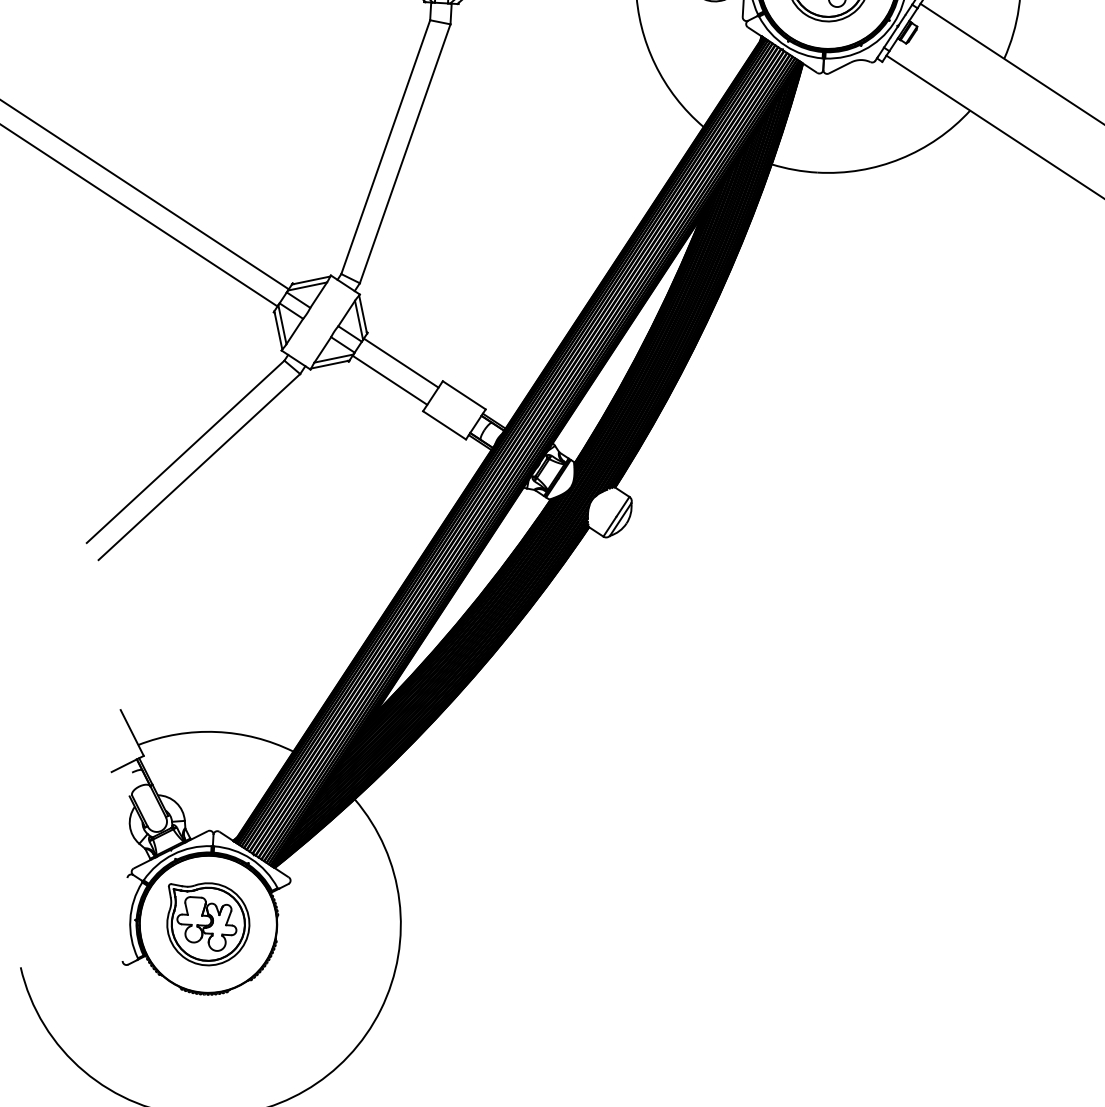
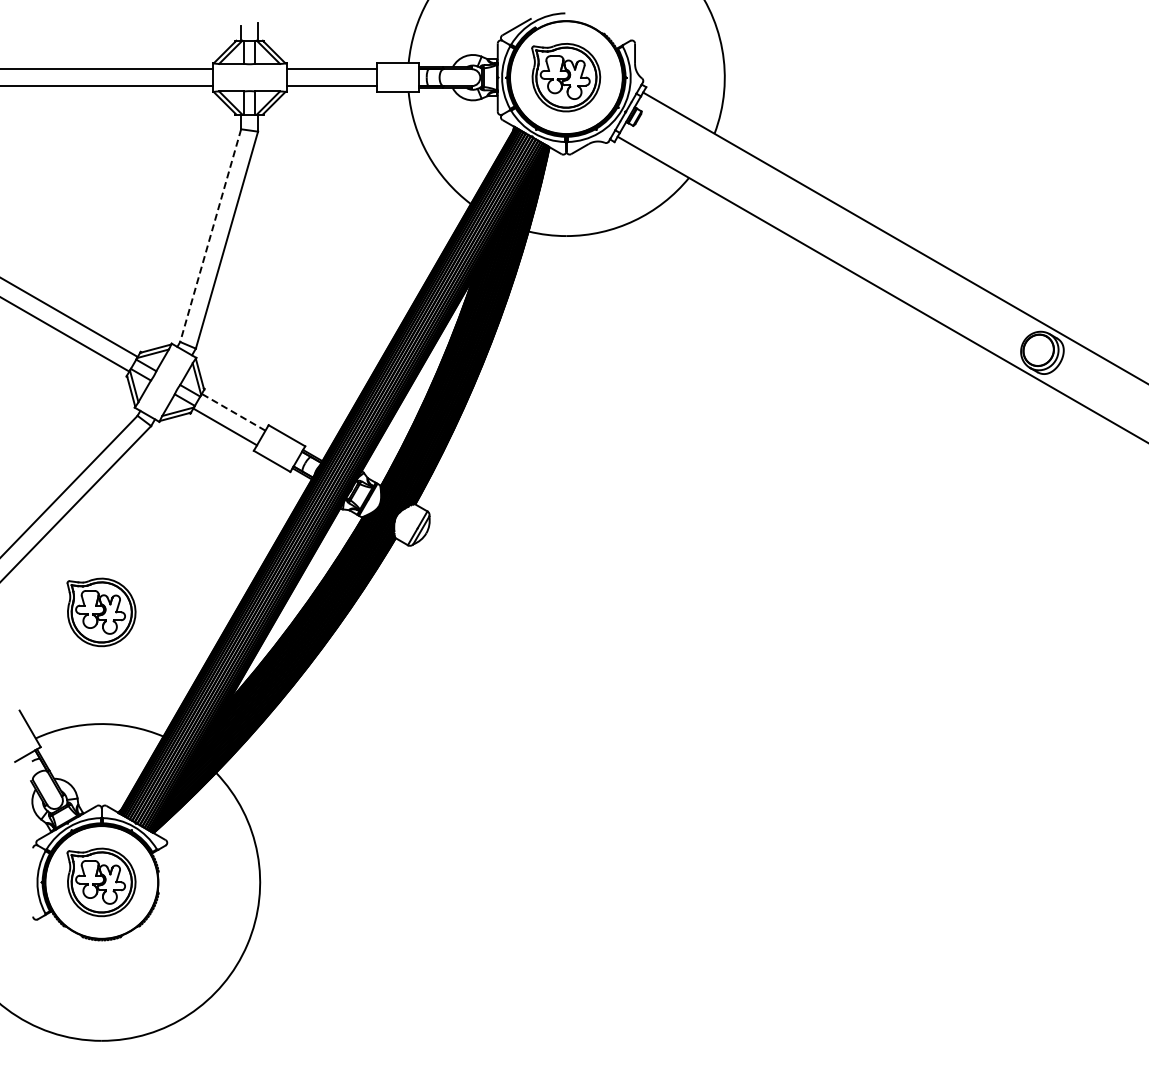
line: (385, 146) -> (210, 235), solid -> dashed
line: (401, 363) -> (233, 412), solid -> dashed
part: (226, 596) -> (101, 612), added

